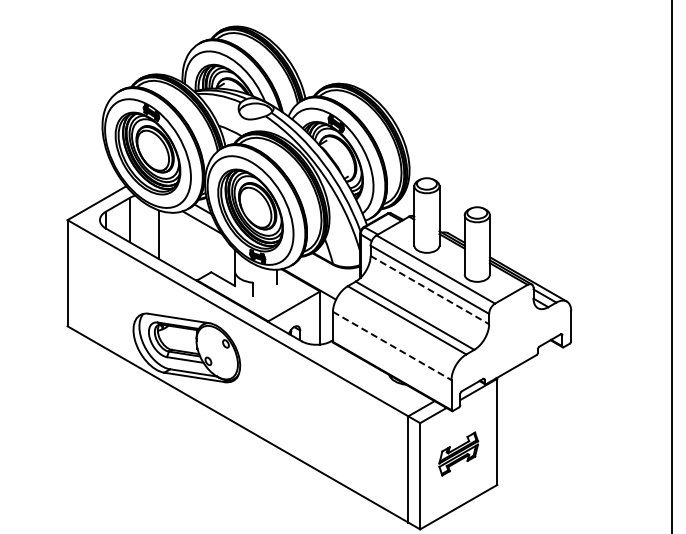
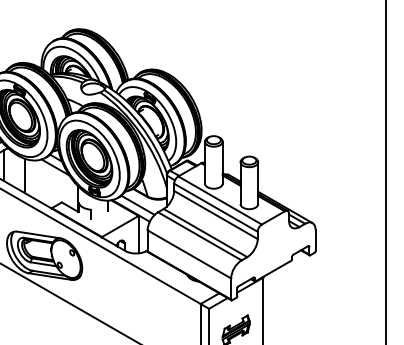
line: (318, 275) -> (137, 204), added
line: (430, 290) -> (216, 215), dashed -> solid
line: (392, 346) -> (189, 254), dashed -> solid

